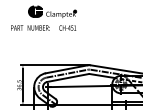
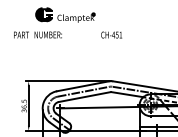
text: (67, 27) -> (111, 34), moved

